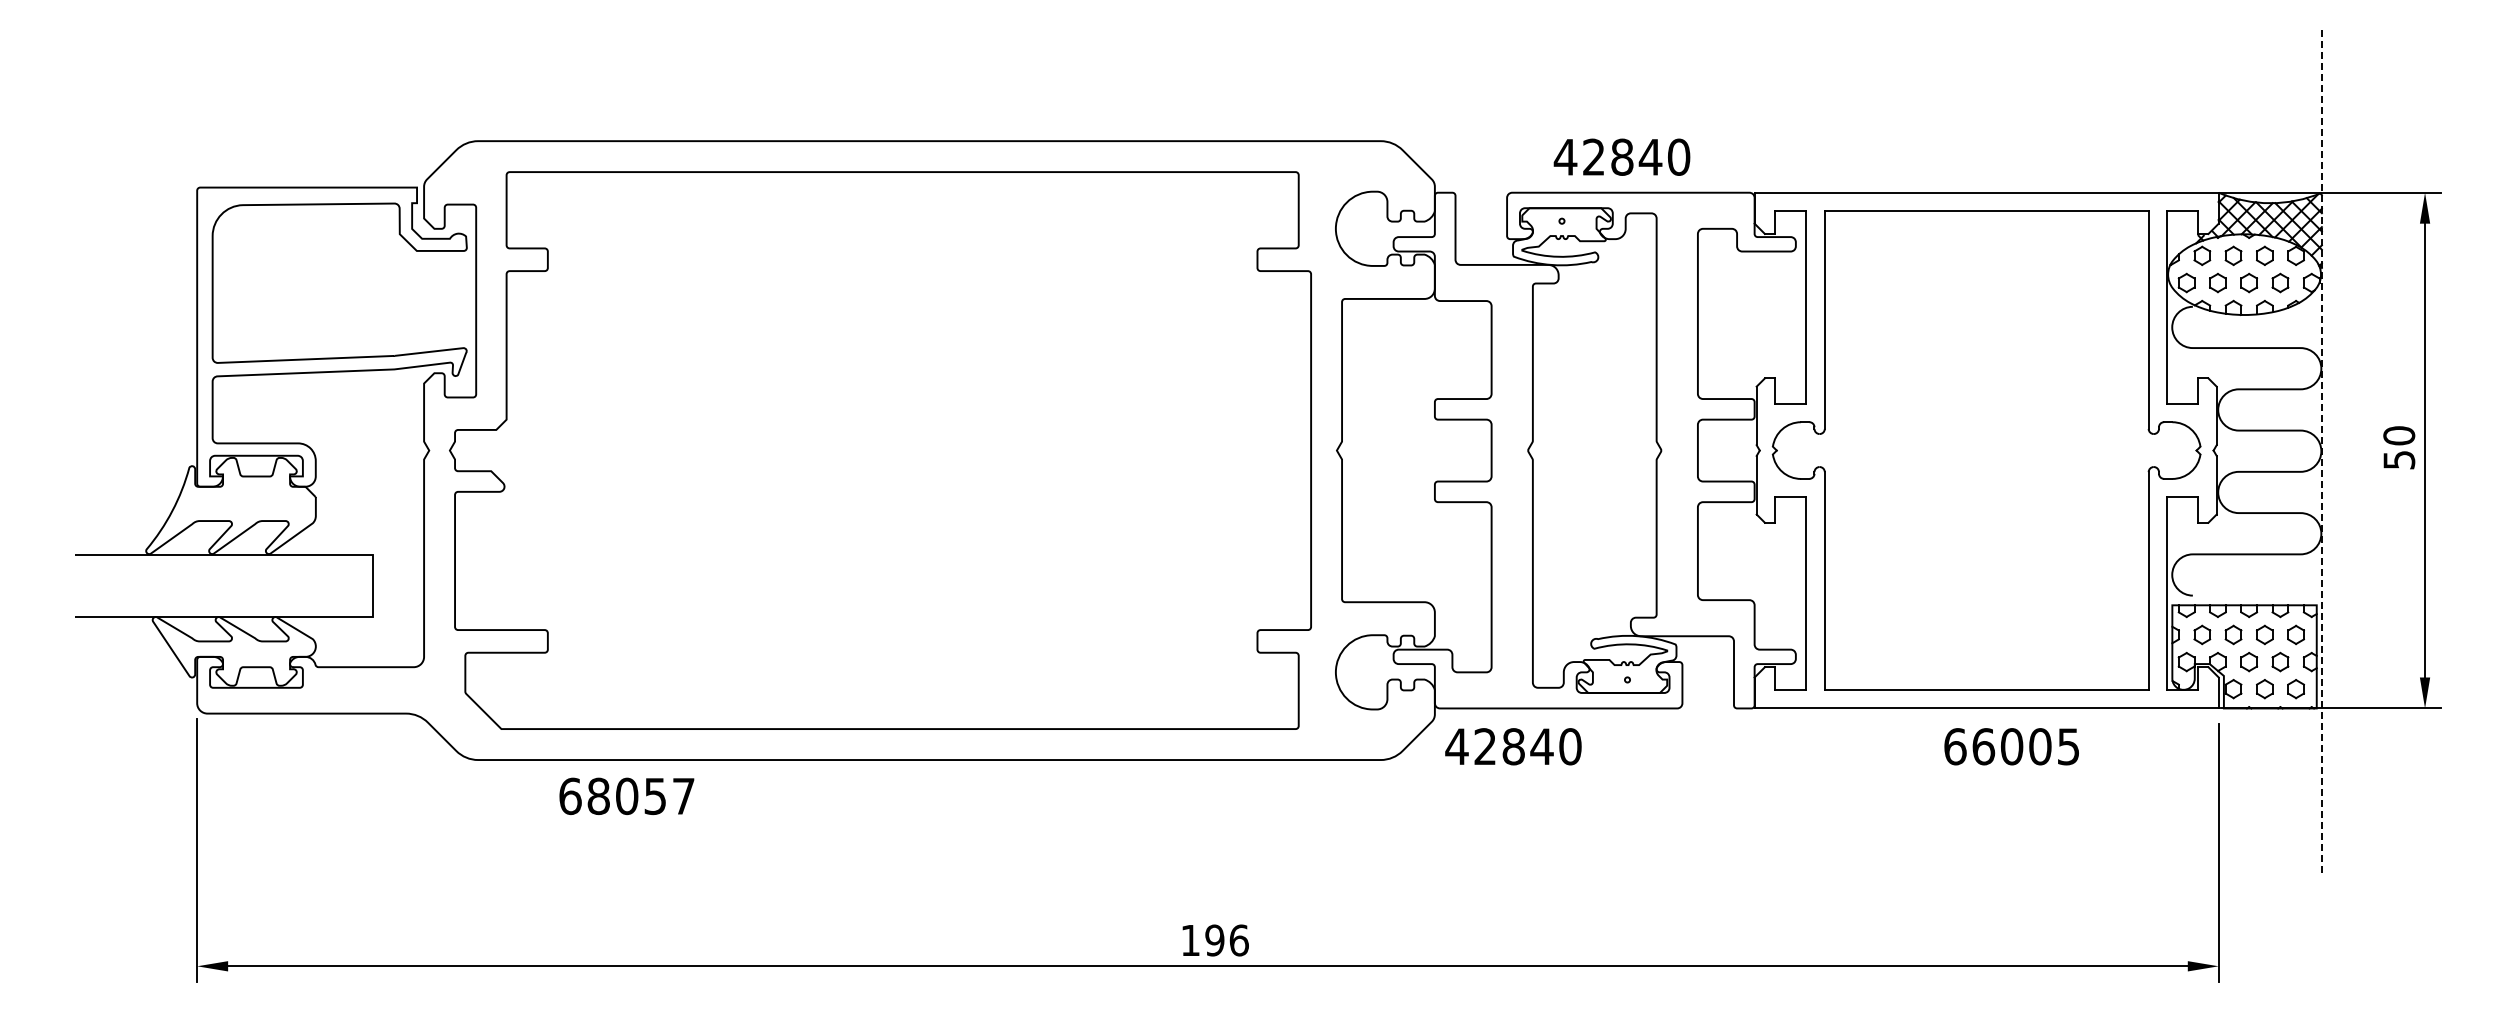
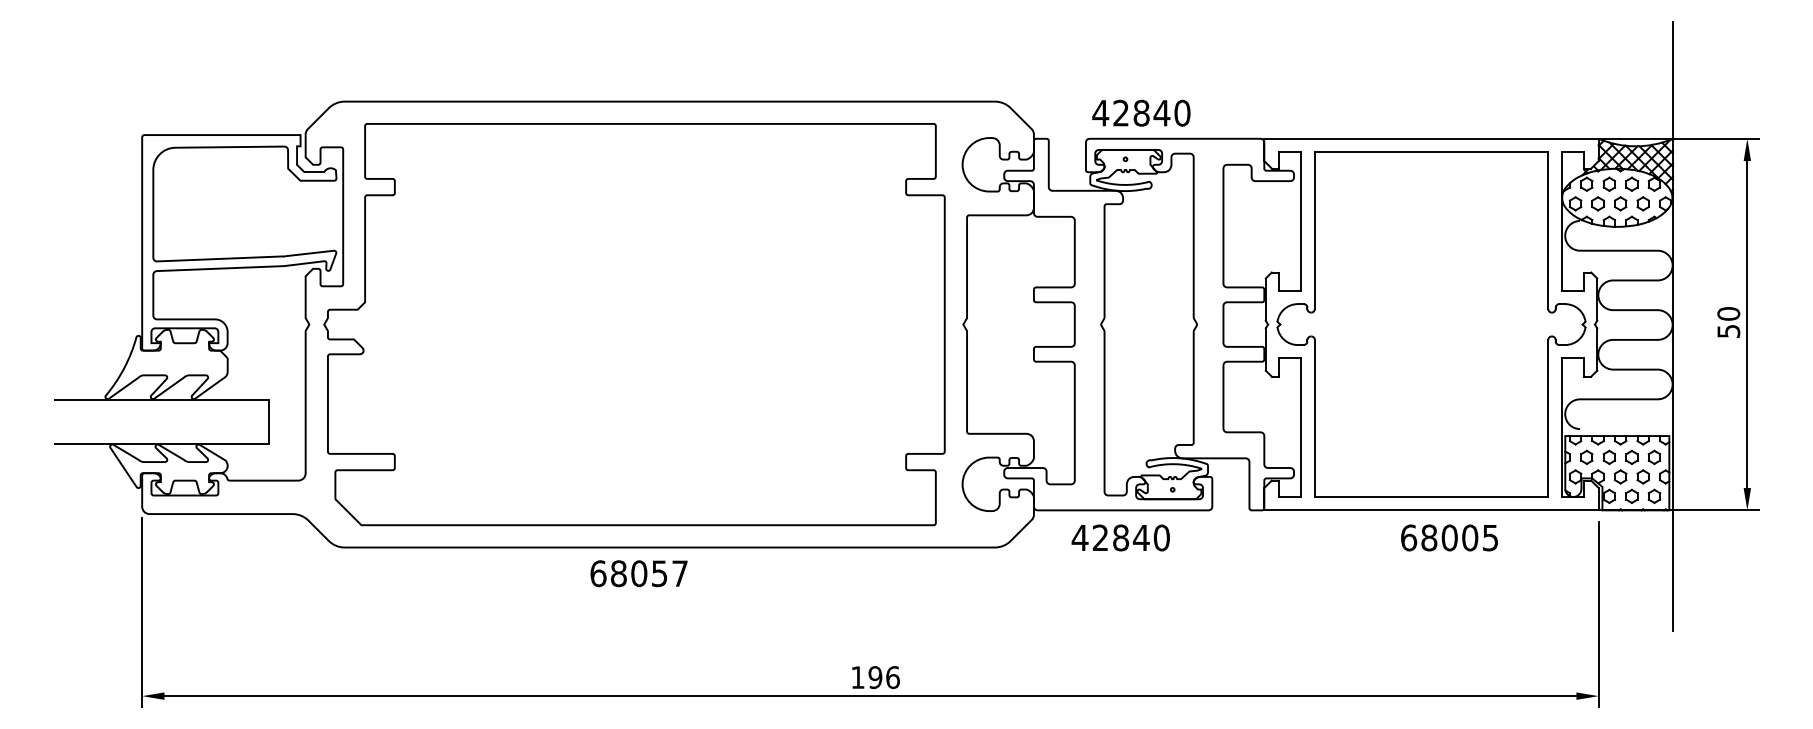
text: (1621, 156) -> (1141, 112), moved
line: (2321, 453) -> (1672, 326), dashed -> solid
text: (1513, 746) -> (1120, 537), moved
text: (1983, 746) -> (1429, 537), 66005 -> 68005
text: (626, 795) -> (638, 573), moved

